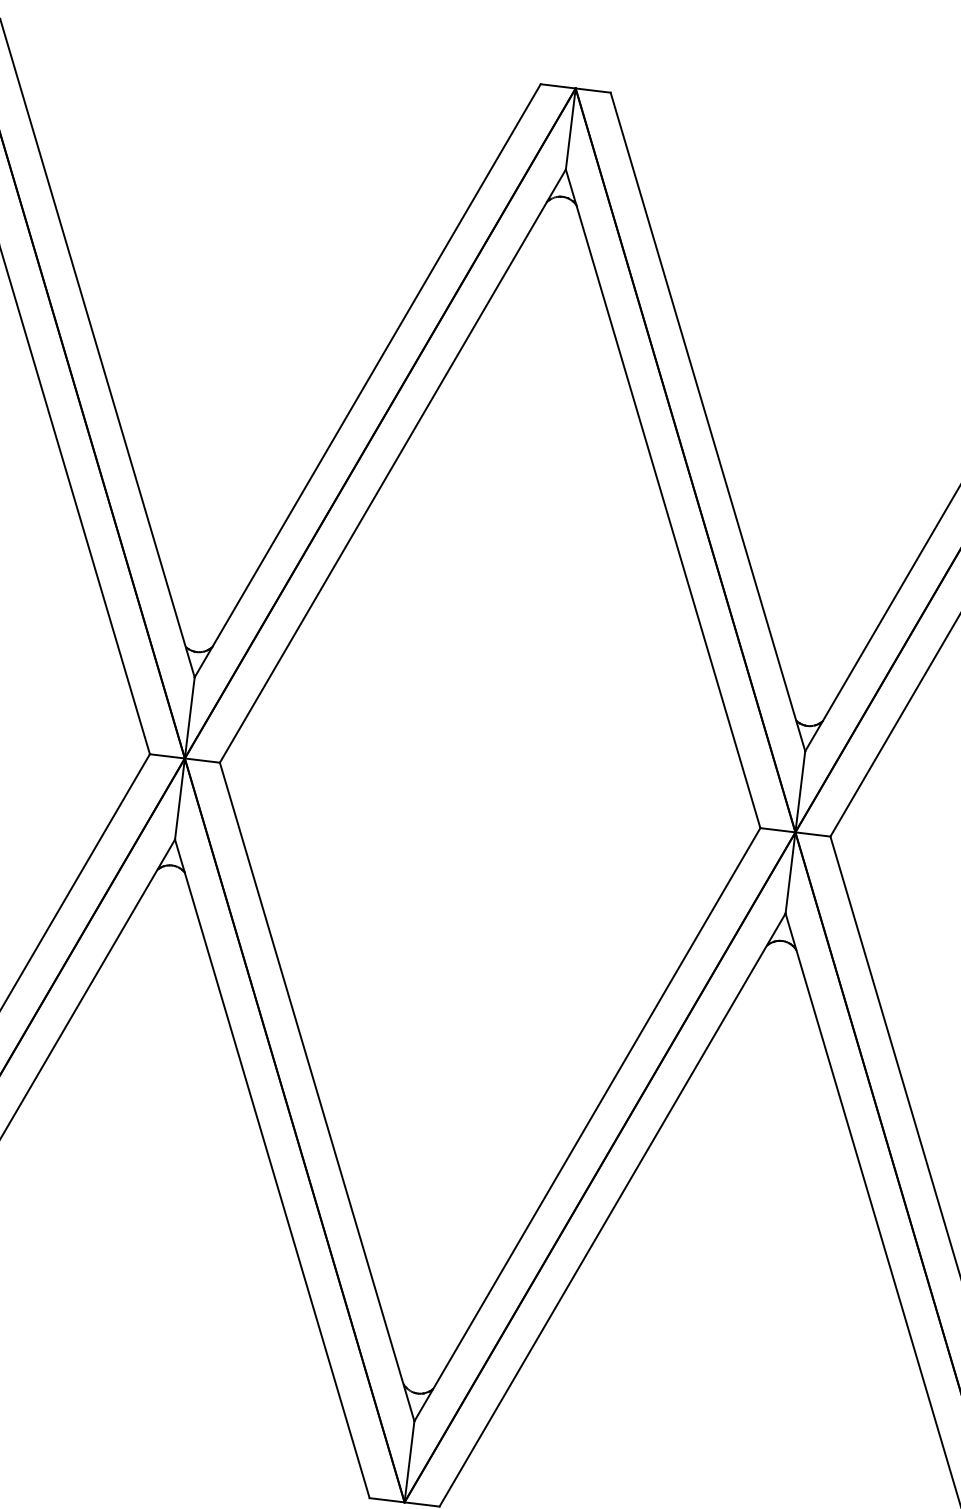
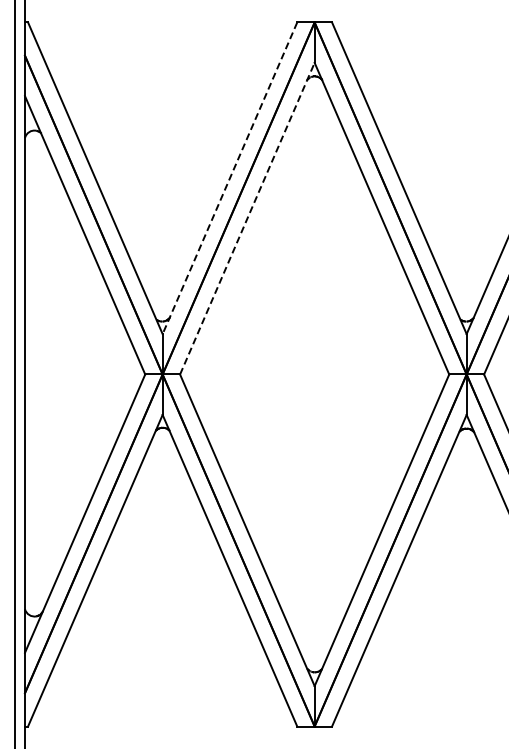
line: (366, 381) -> (229, 178), solid -> dashed
line: (393, 465) -> (247, 218), solid -> dashed

